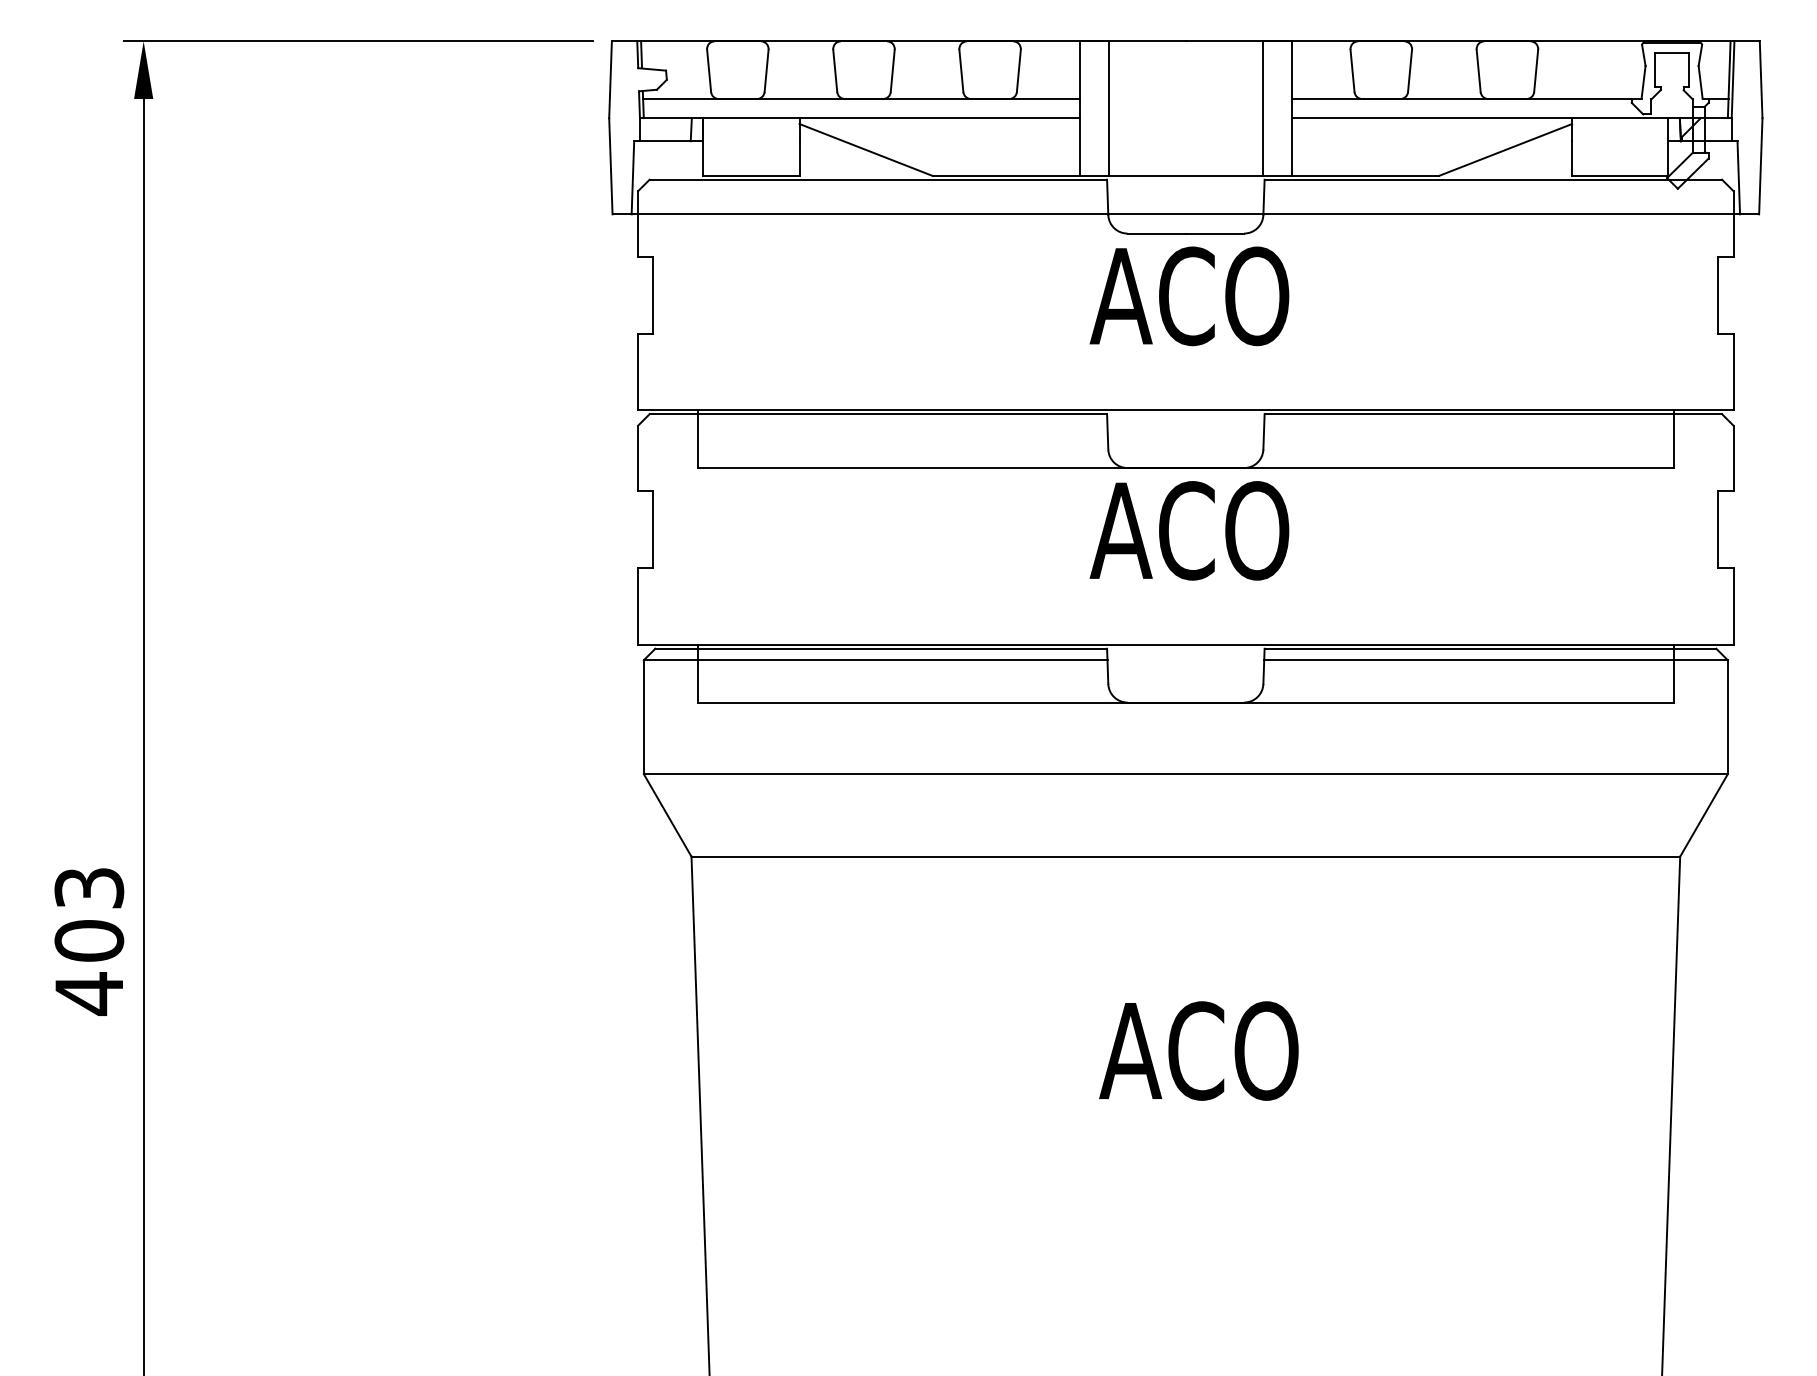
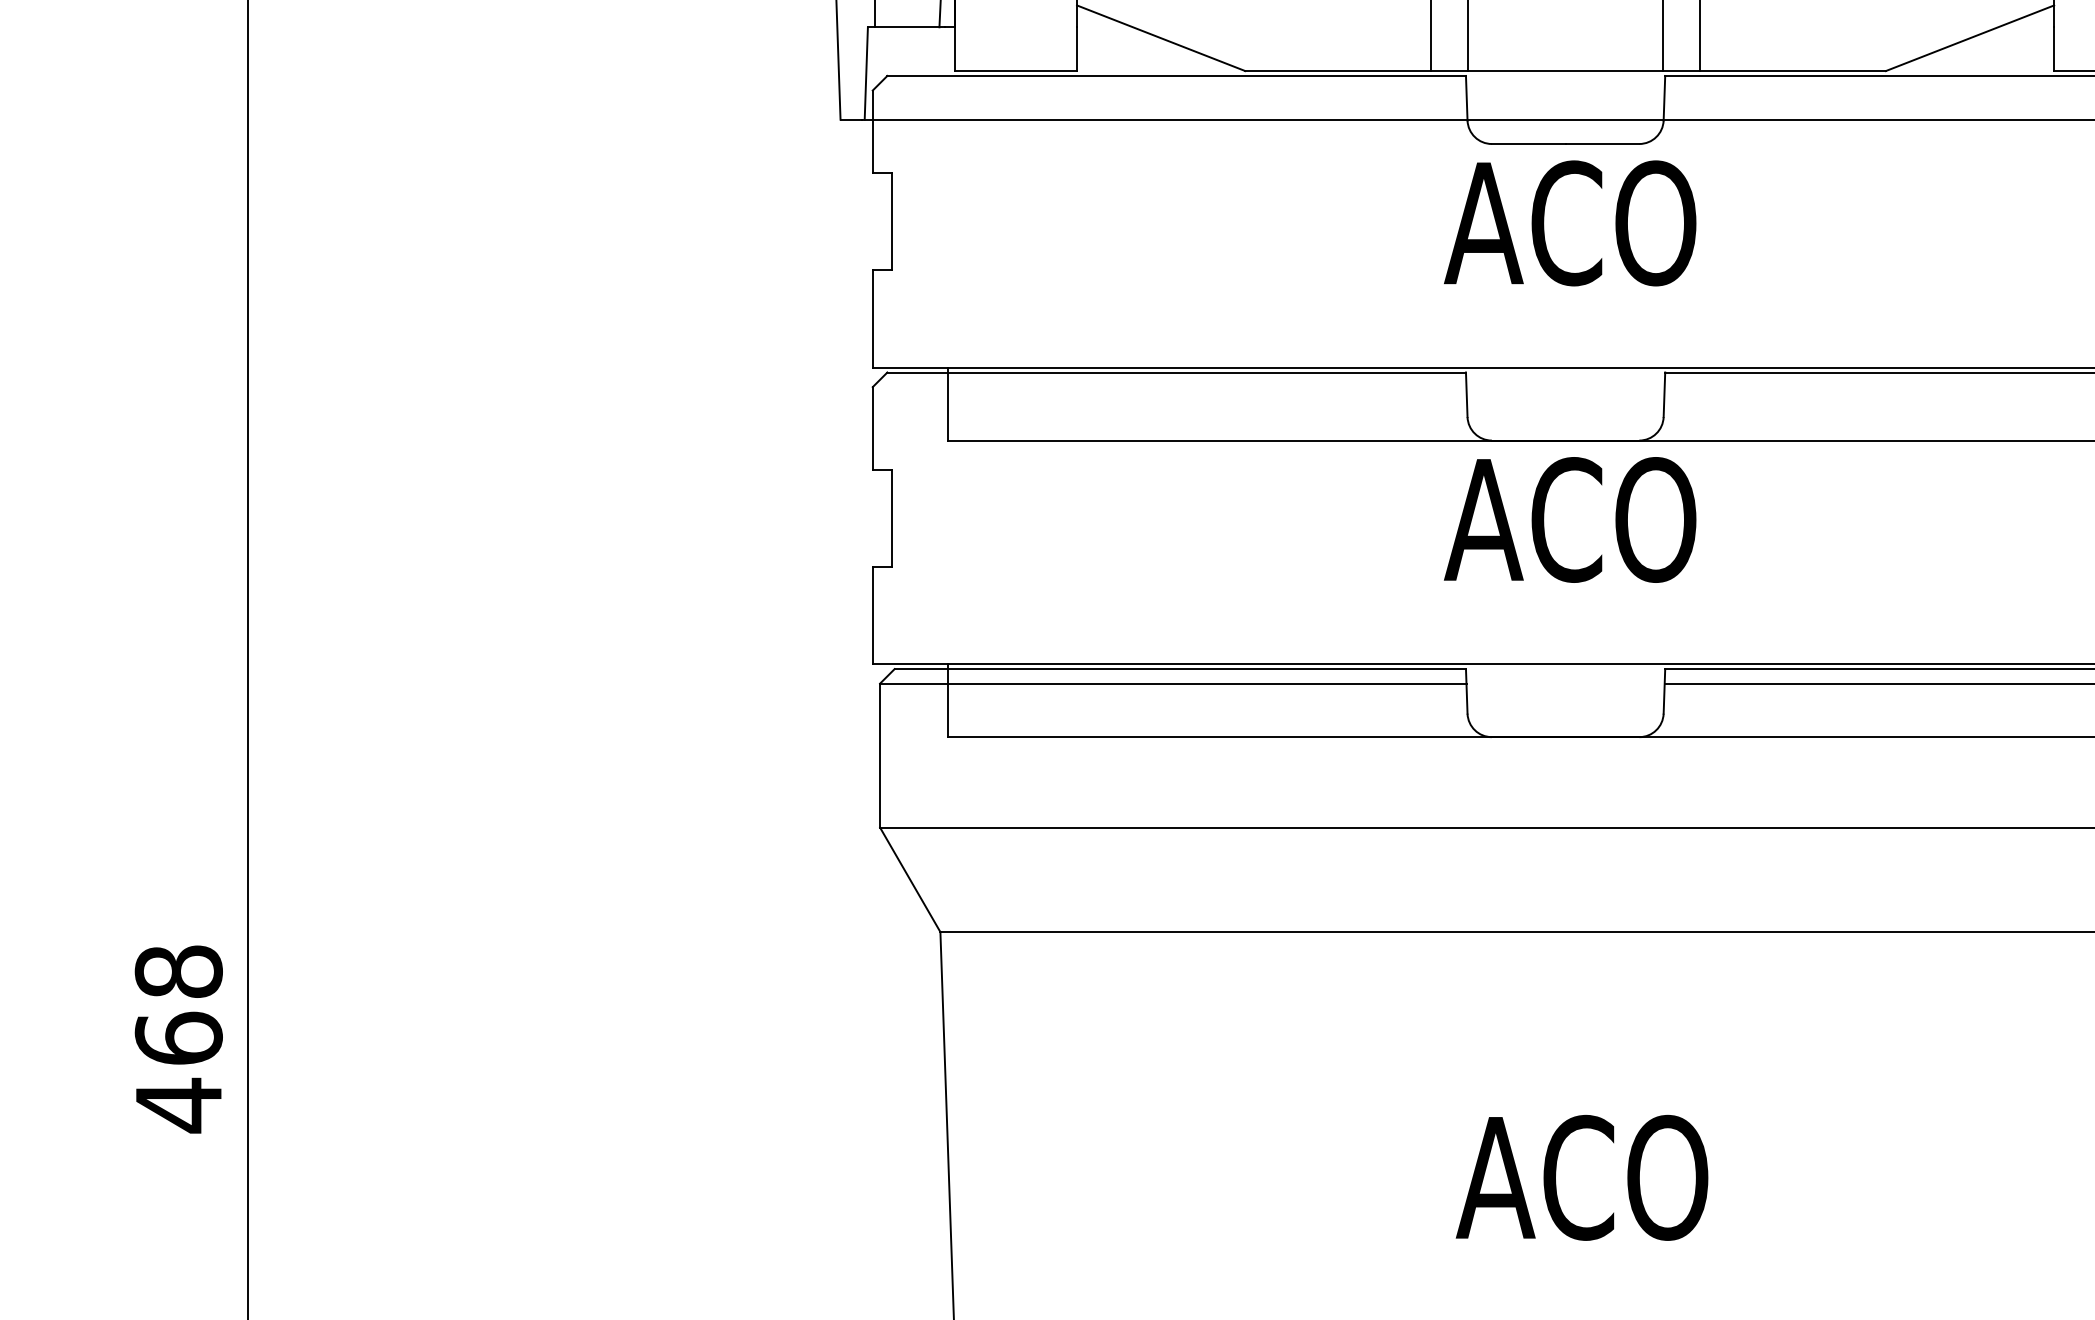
text: (89, 914) -> (179, 1005), 403 -> 468

